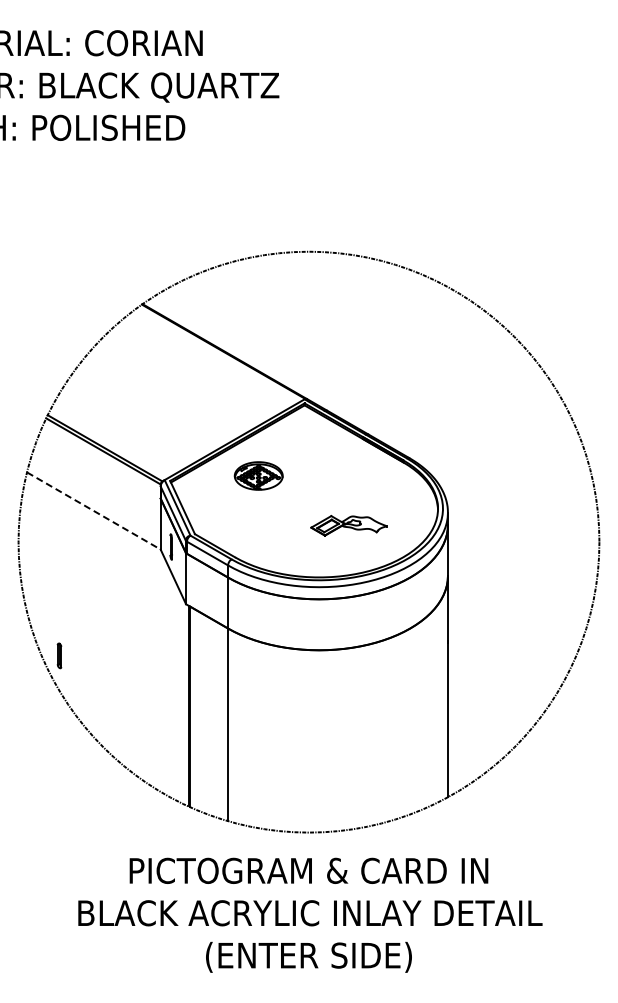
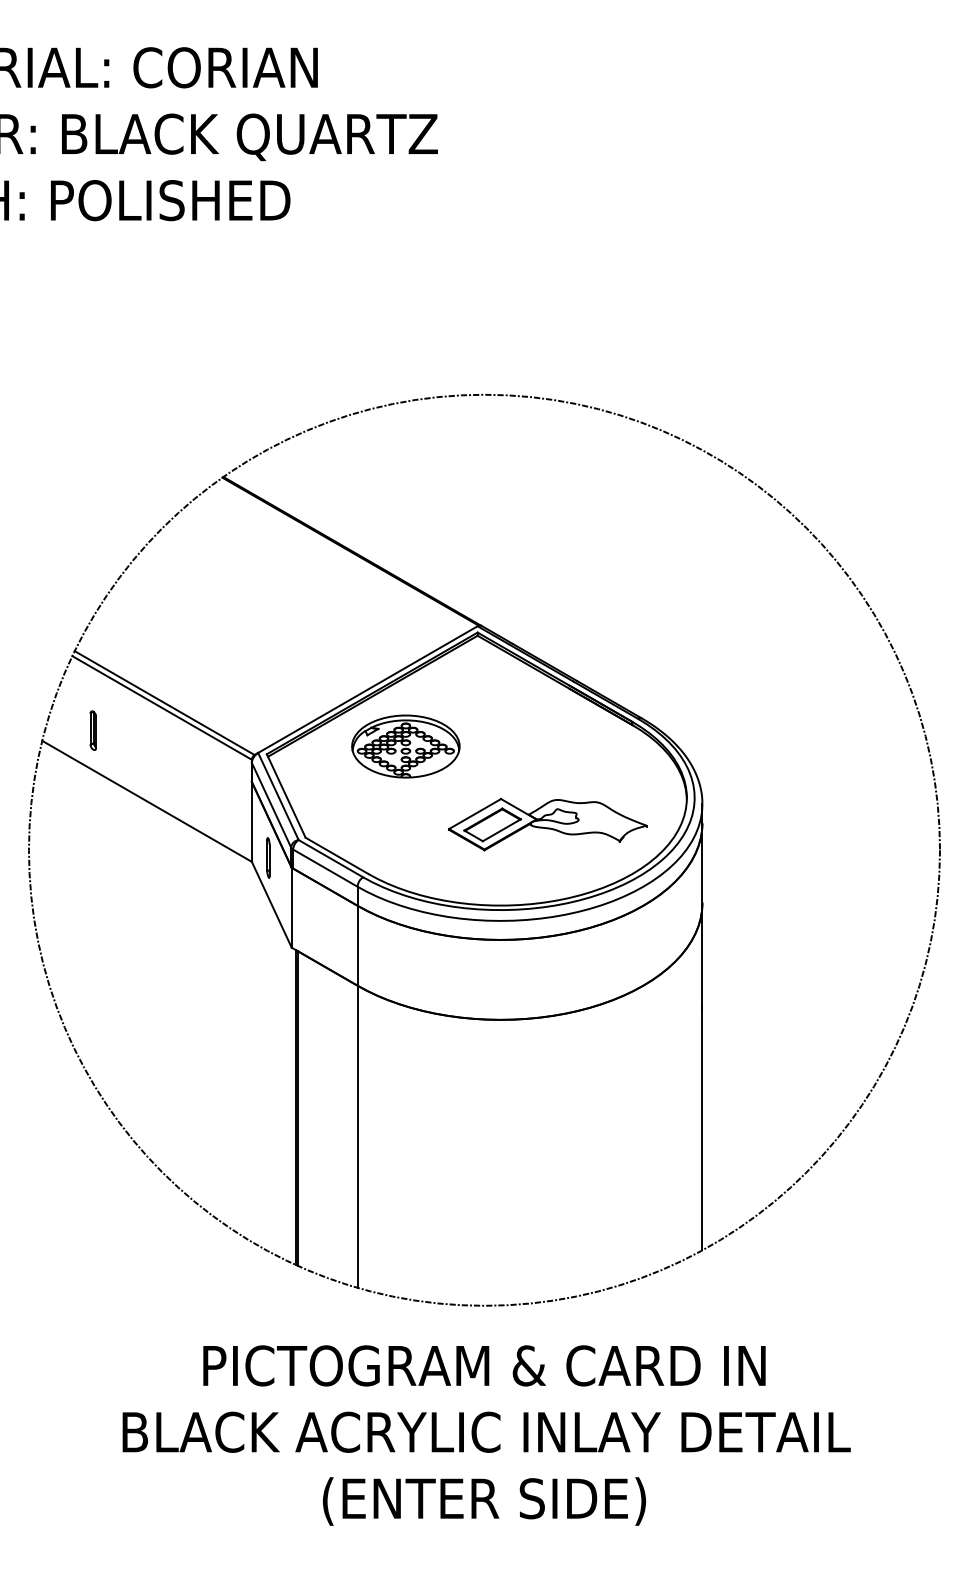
part: (258, 475) -> (405, 745), size x1.43
line: (94, 511) -> (148, 802), dashed -> solid
part: (348, 525) -> (546, 824), size x1.67
part: (59, 655) -> (93, 730), moved

